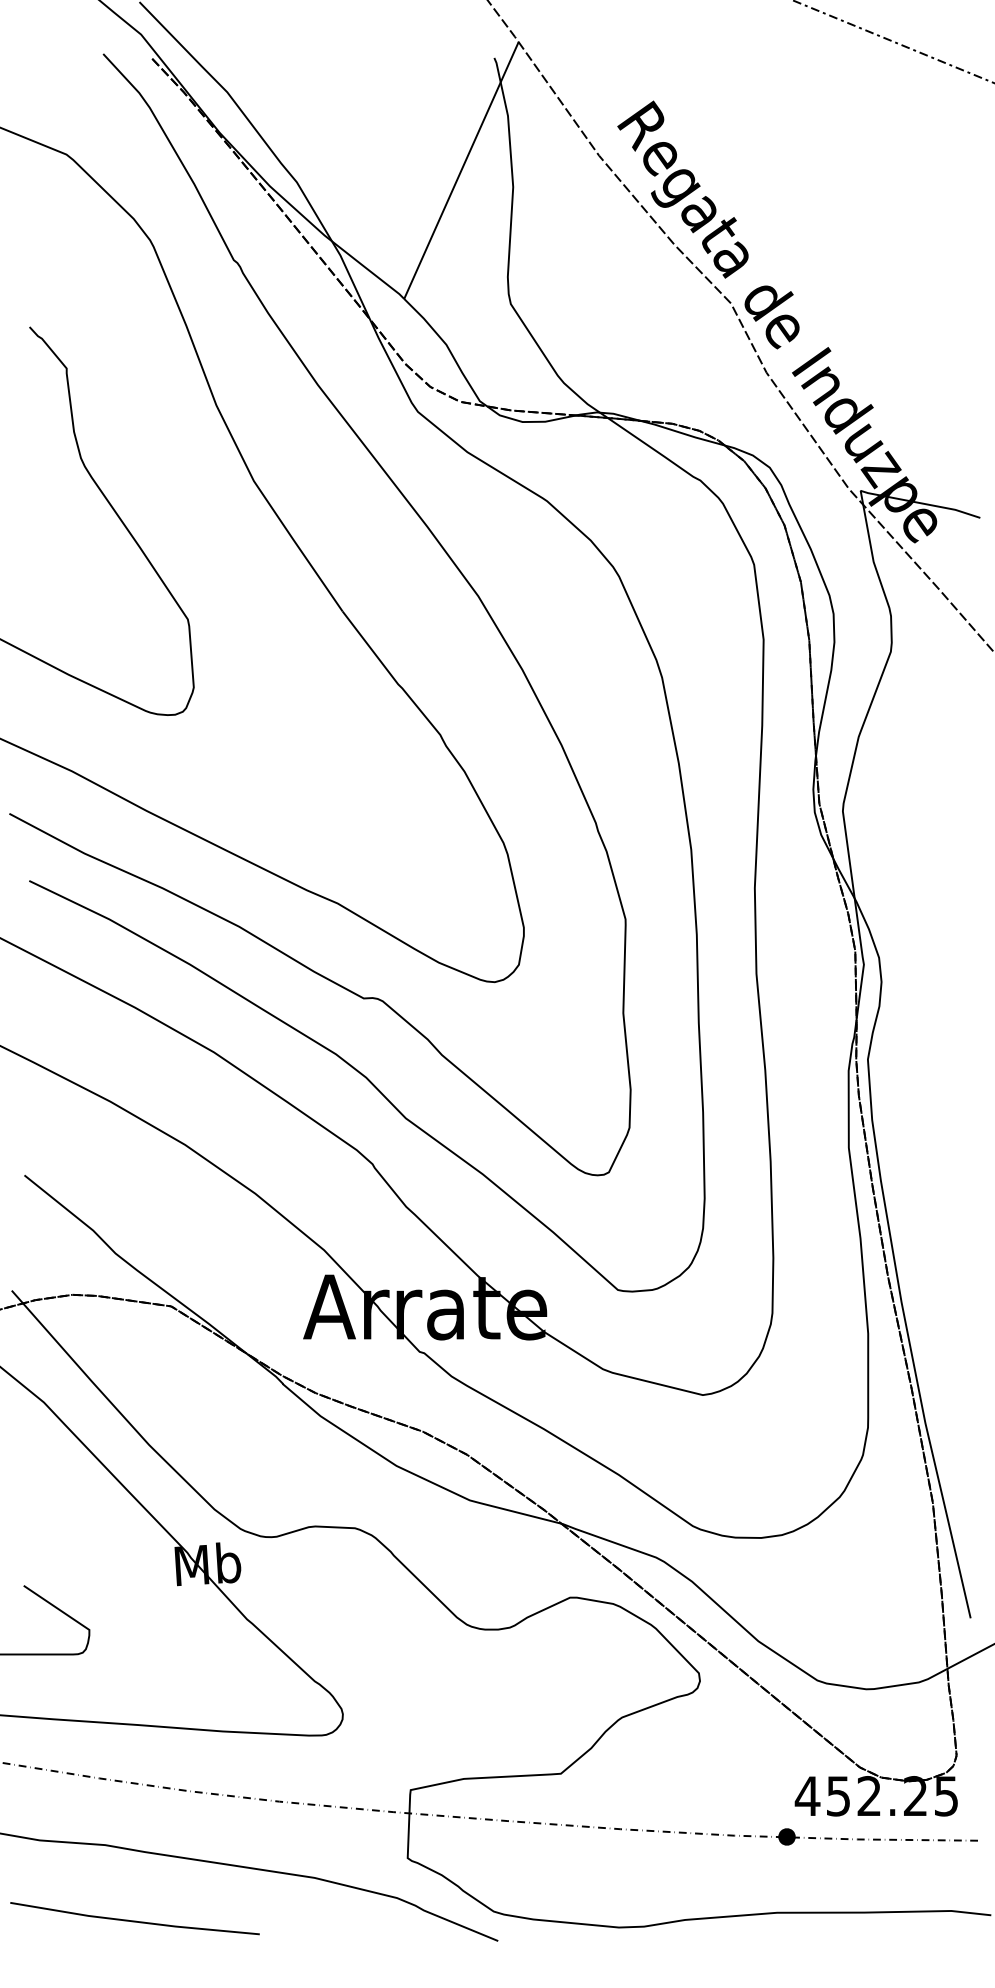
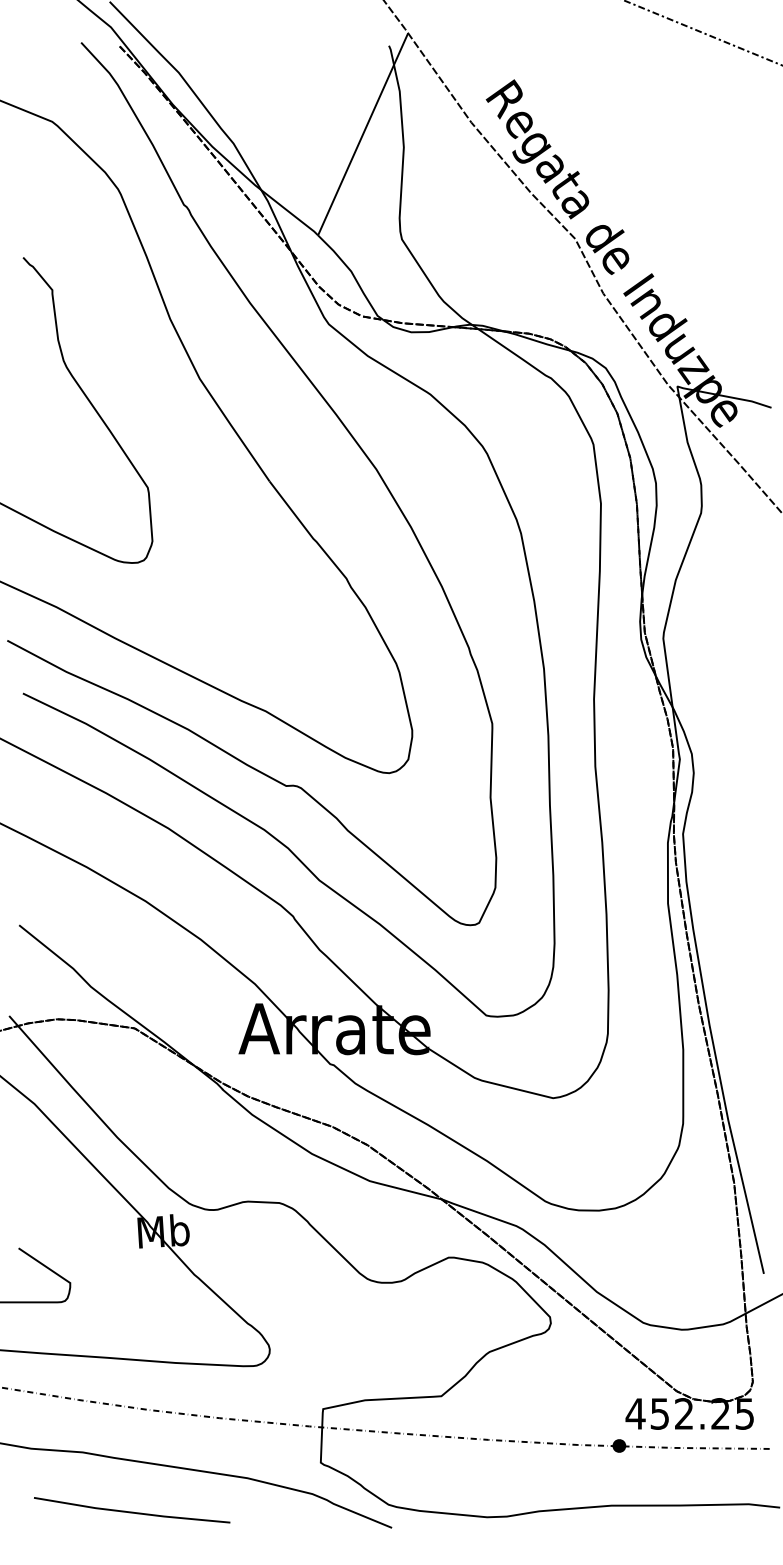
line: (134, 1920) -> (131, 1511), moved

